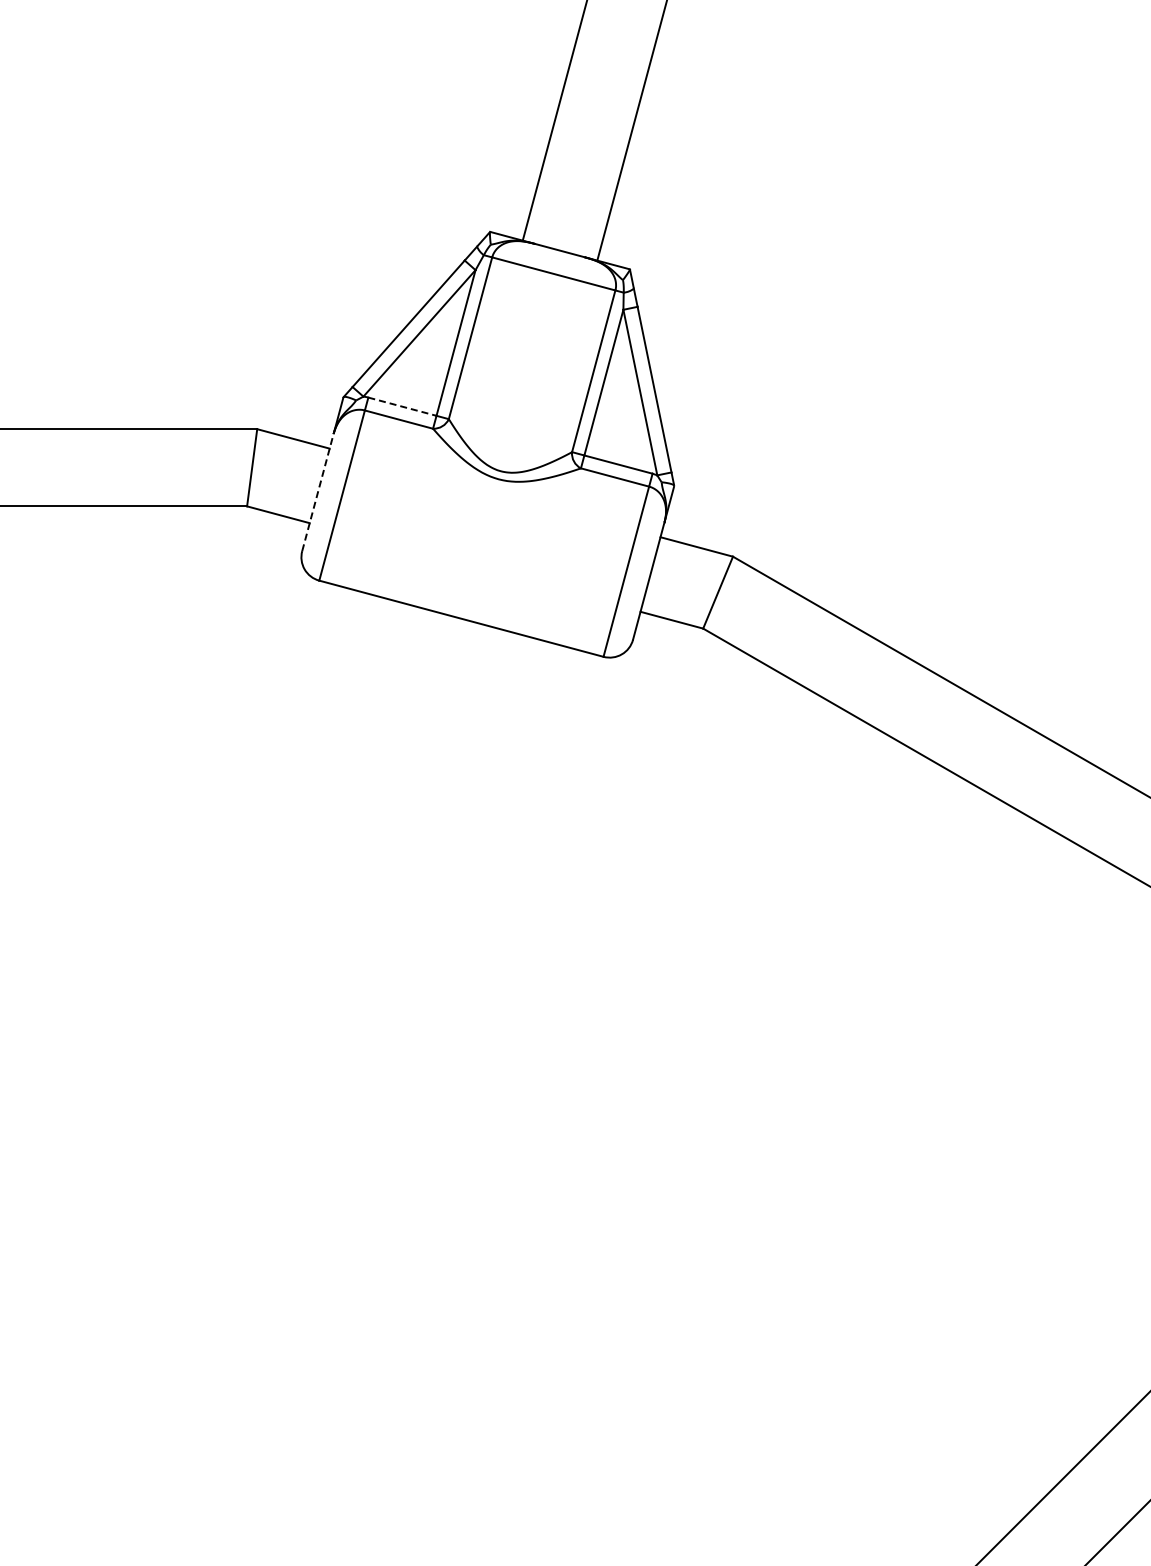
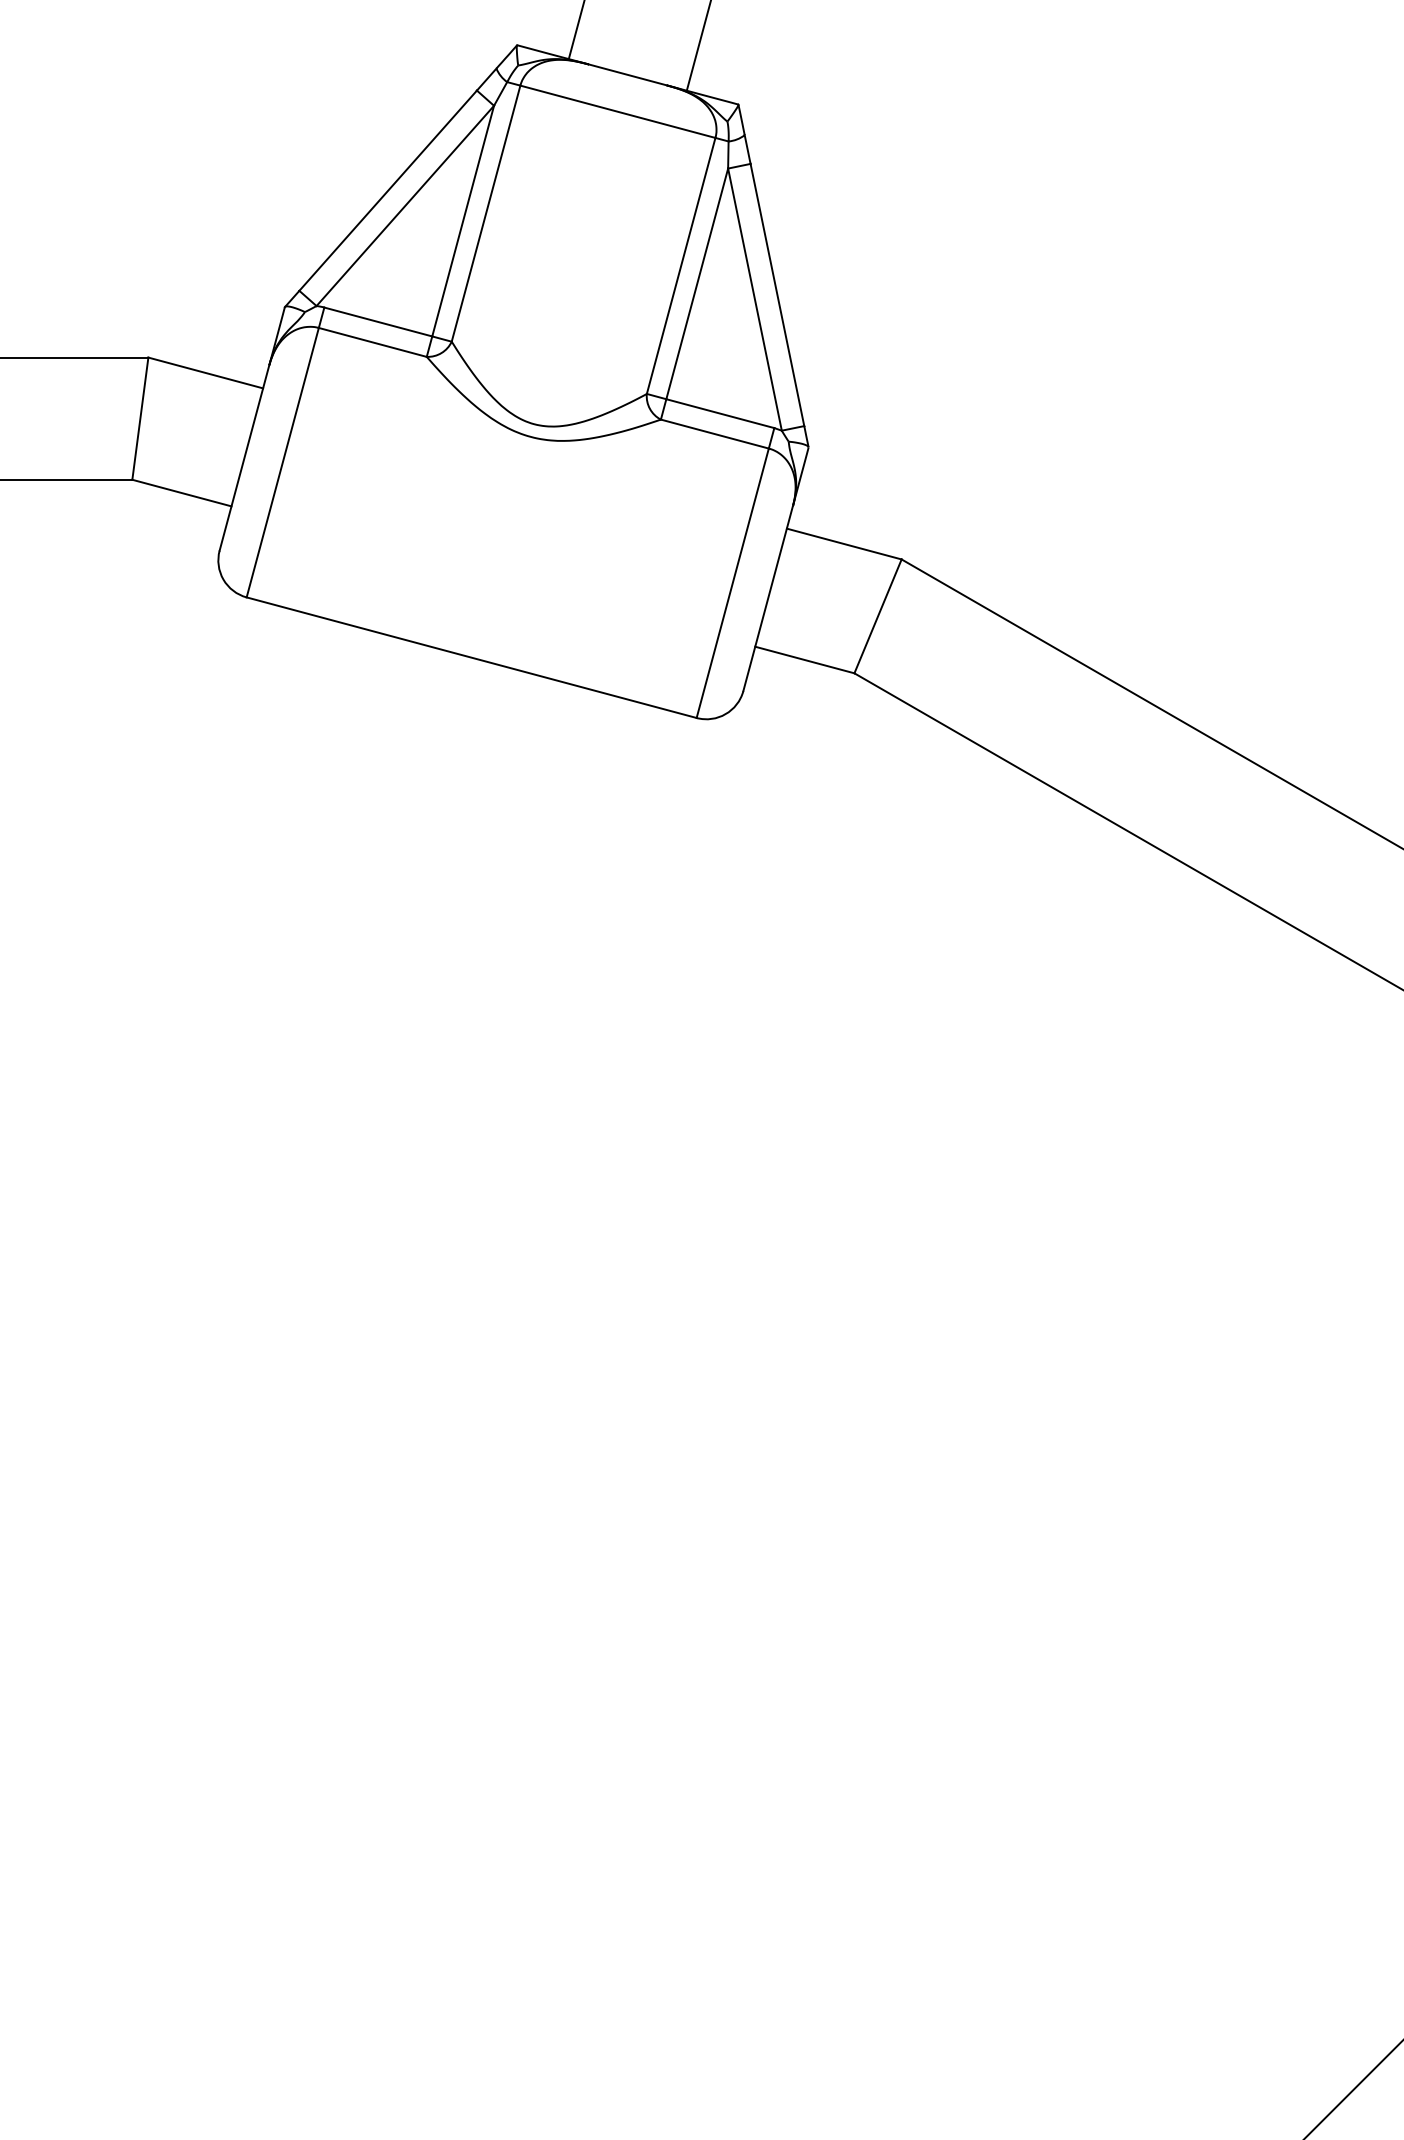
line: (402, 406) -> (378, 321), dashed -> solid
line: (317, 492) -> (243, 457), dashed -> solid

